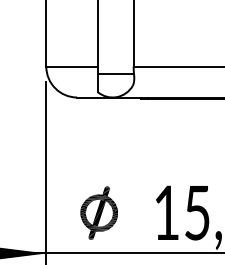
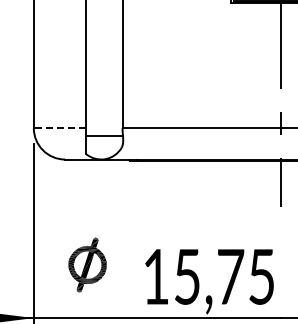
line: (71, 66) -> (59, 128), solid -> dashed
part: (99, 212) -> (87, 264), moved

